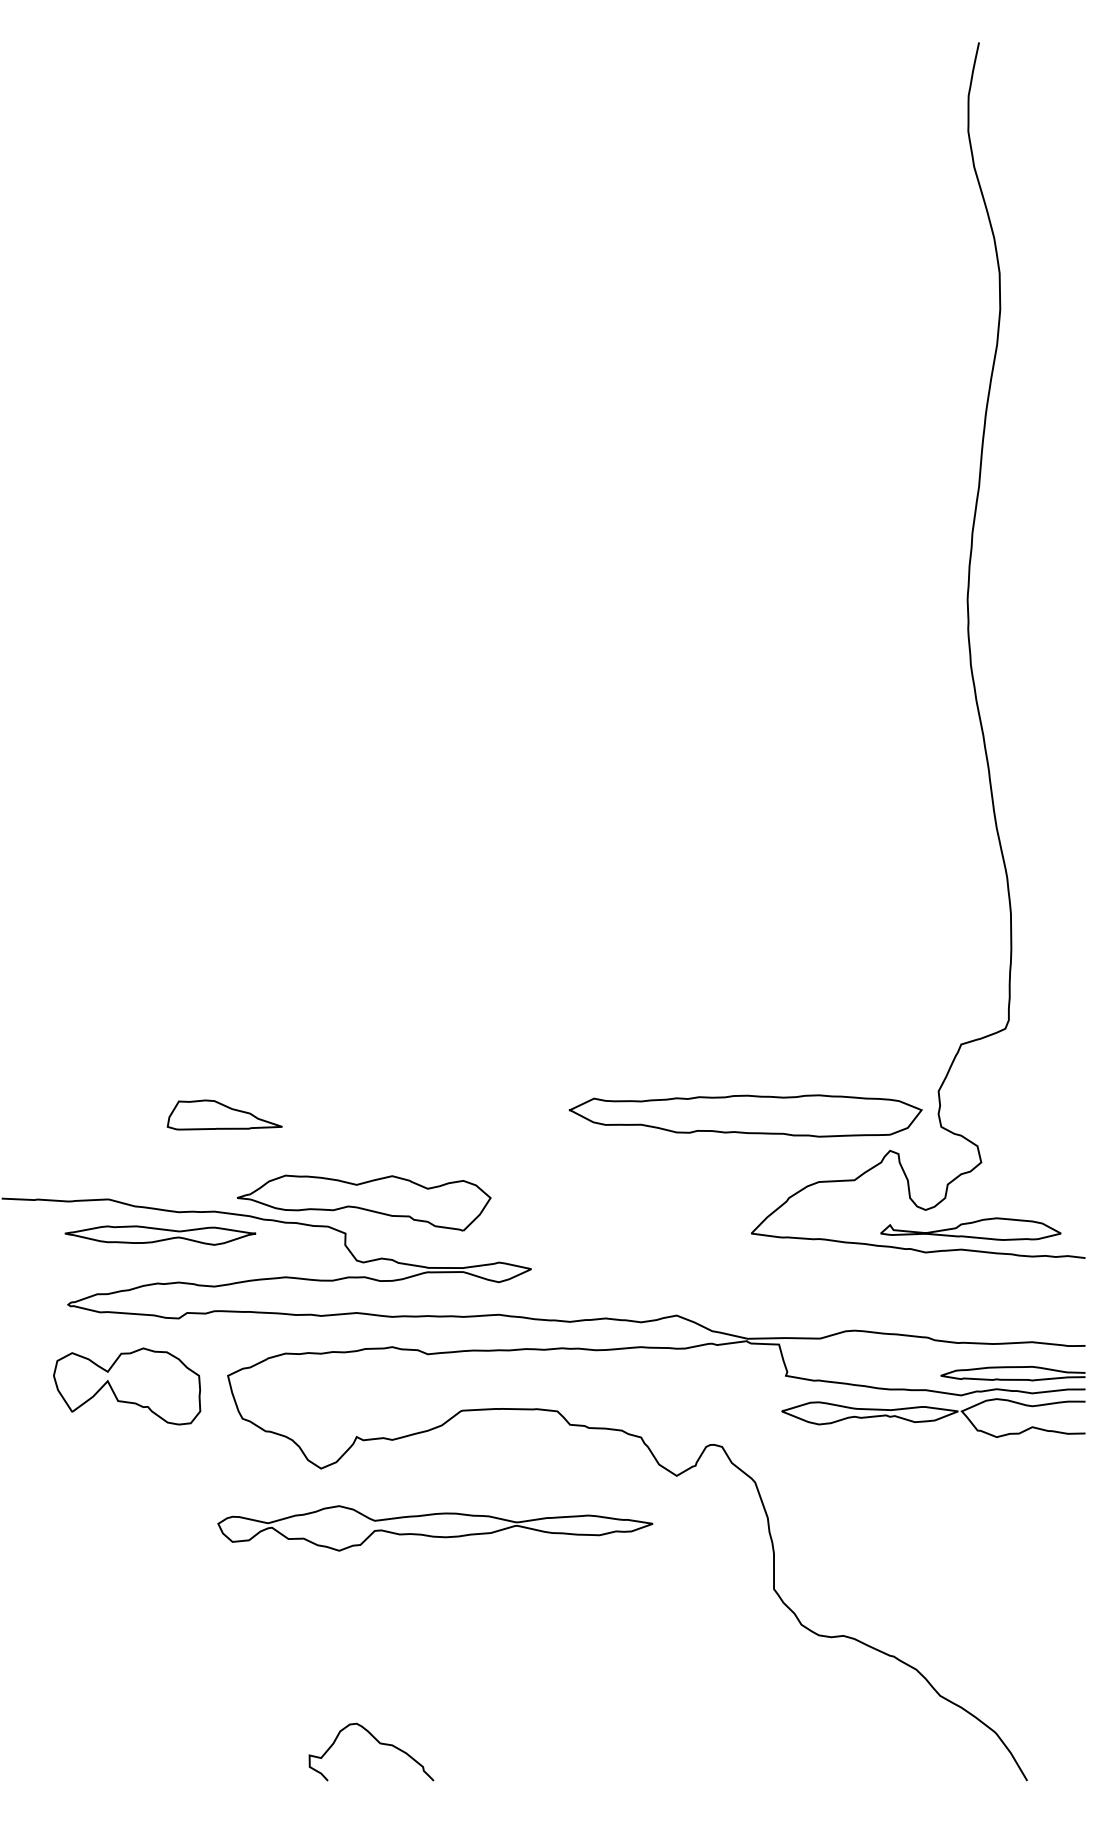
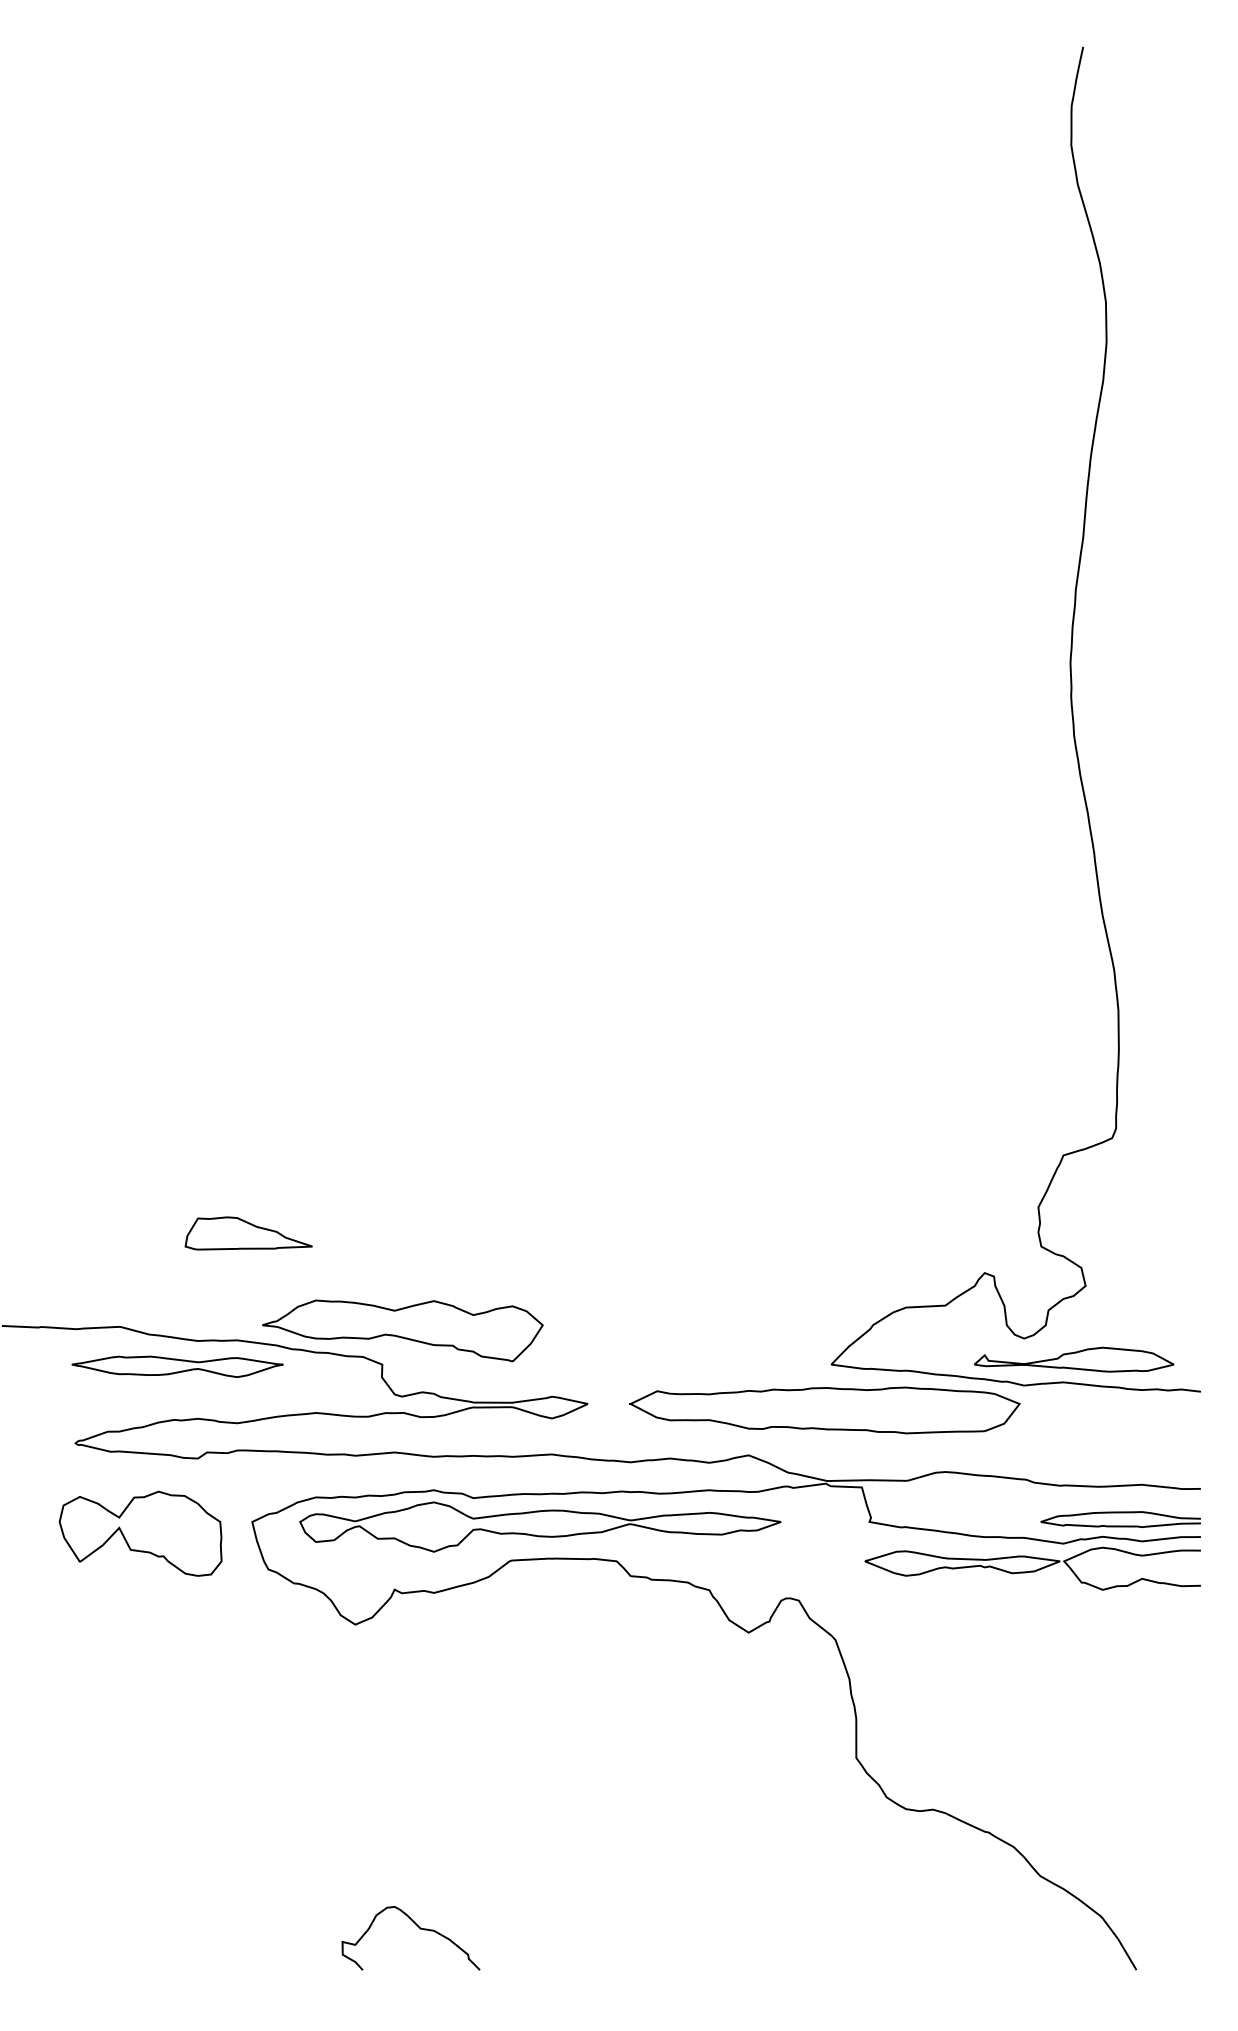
part: (745, 1115) -> (824, 1409), moved
part: (435, 1528) -> (540, 1527), moved

